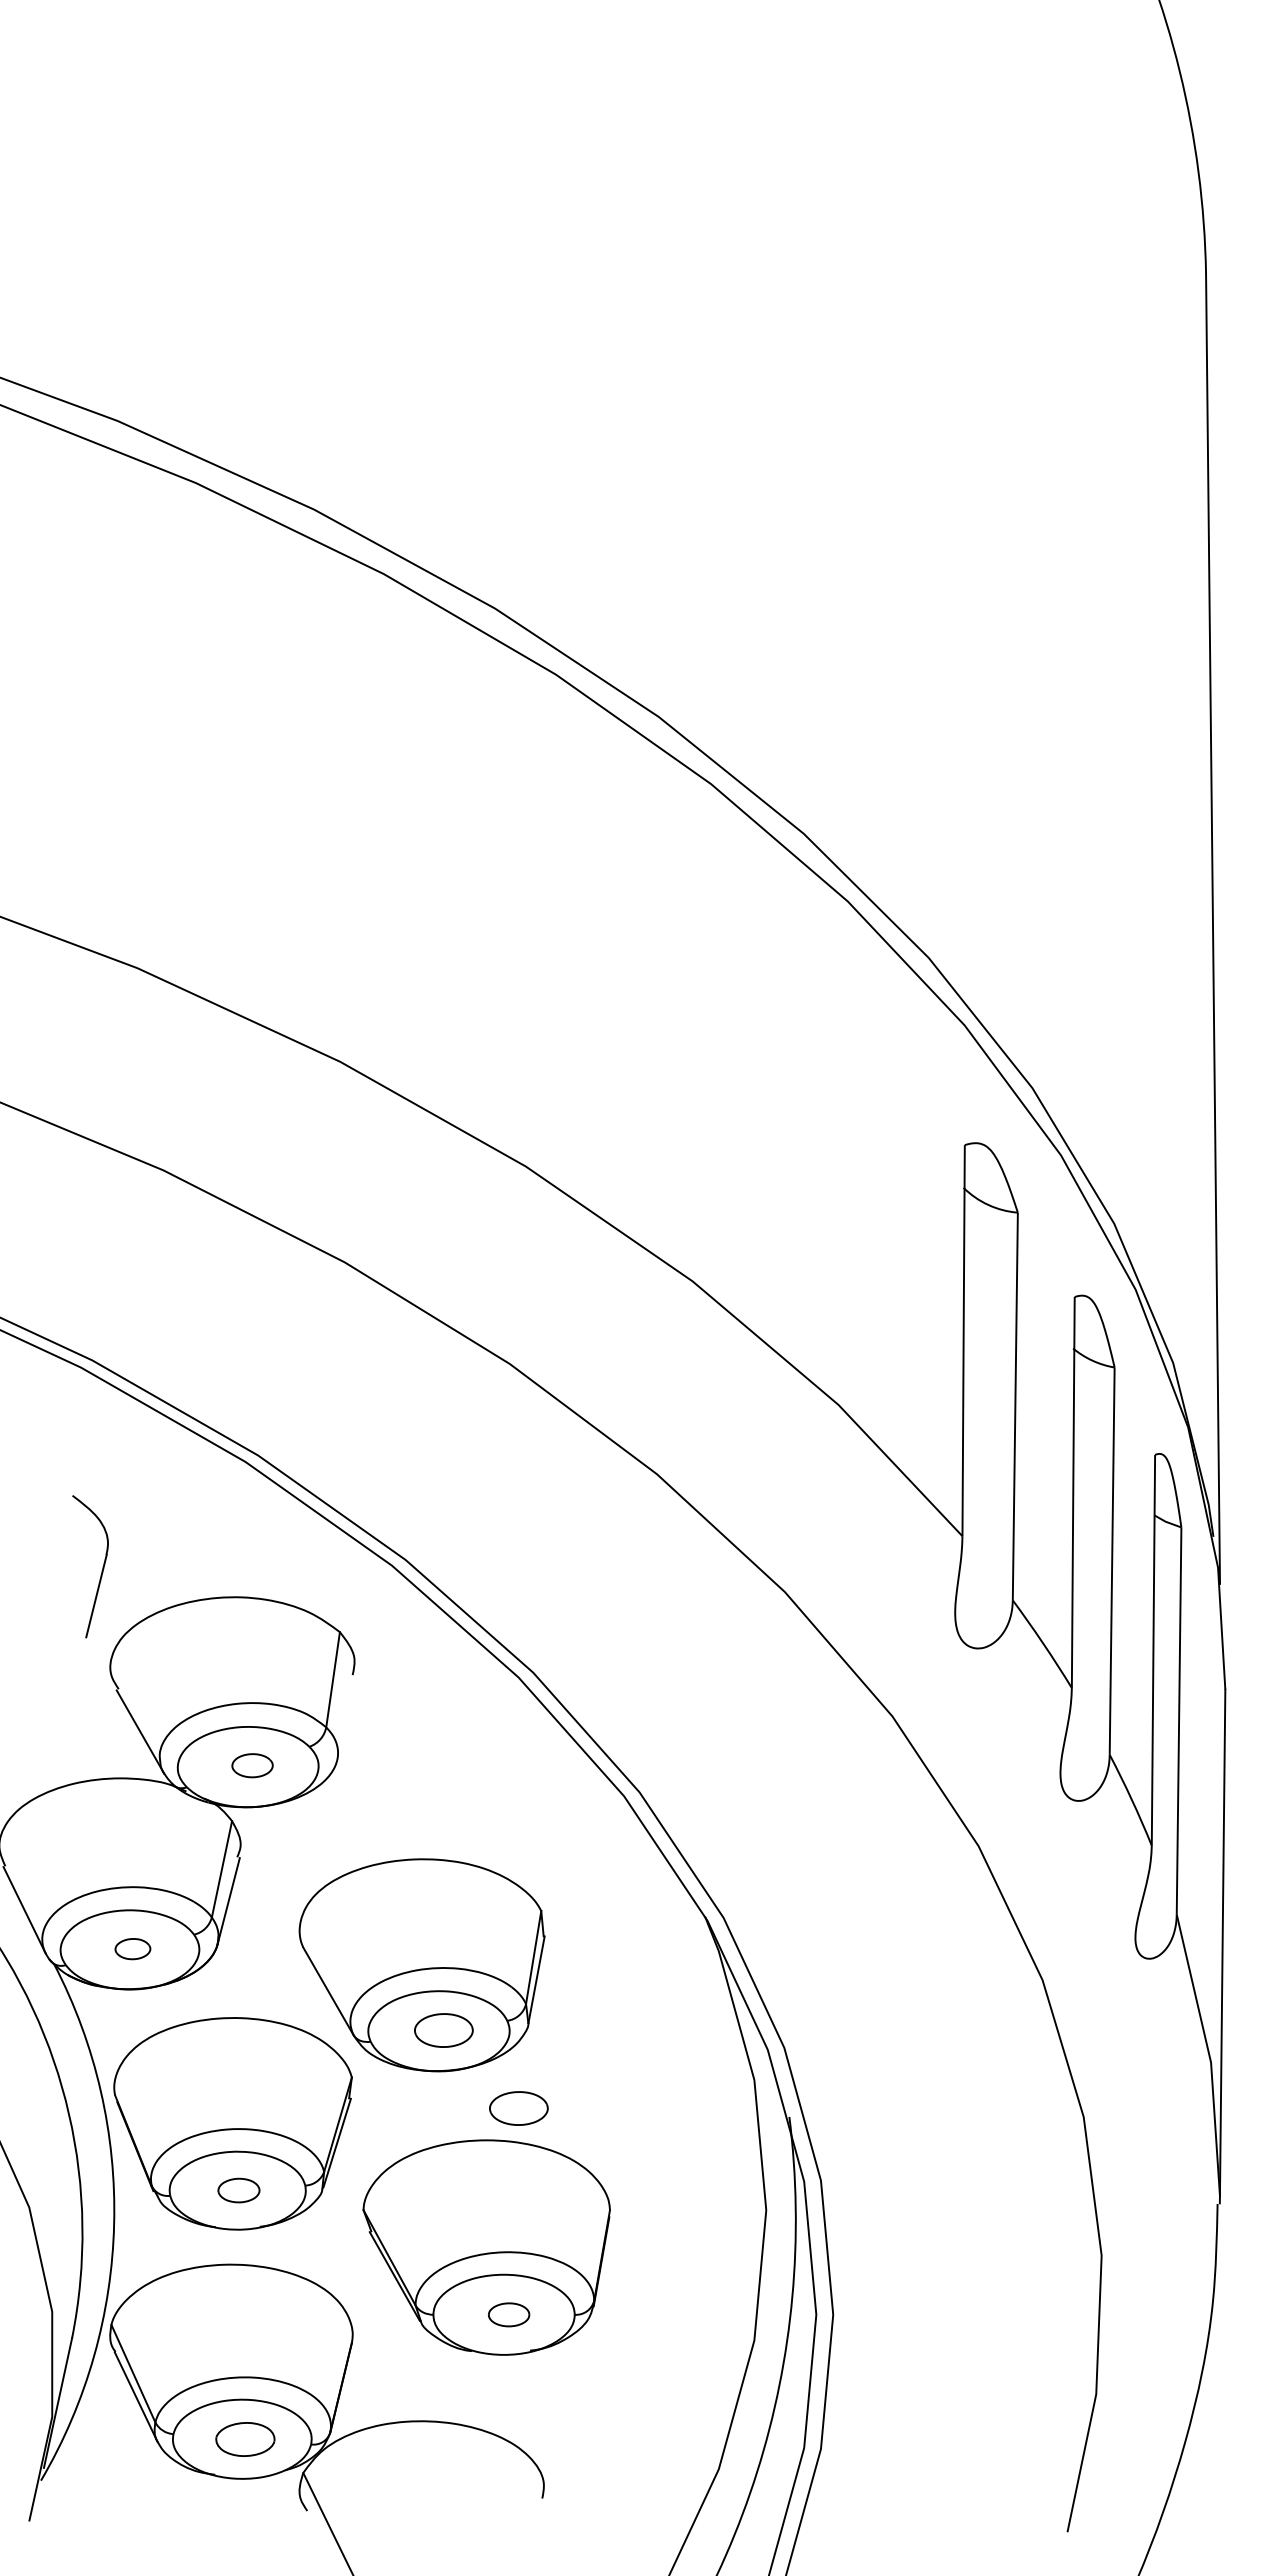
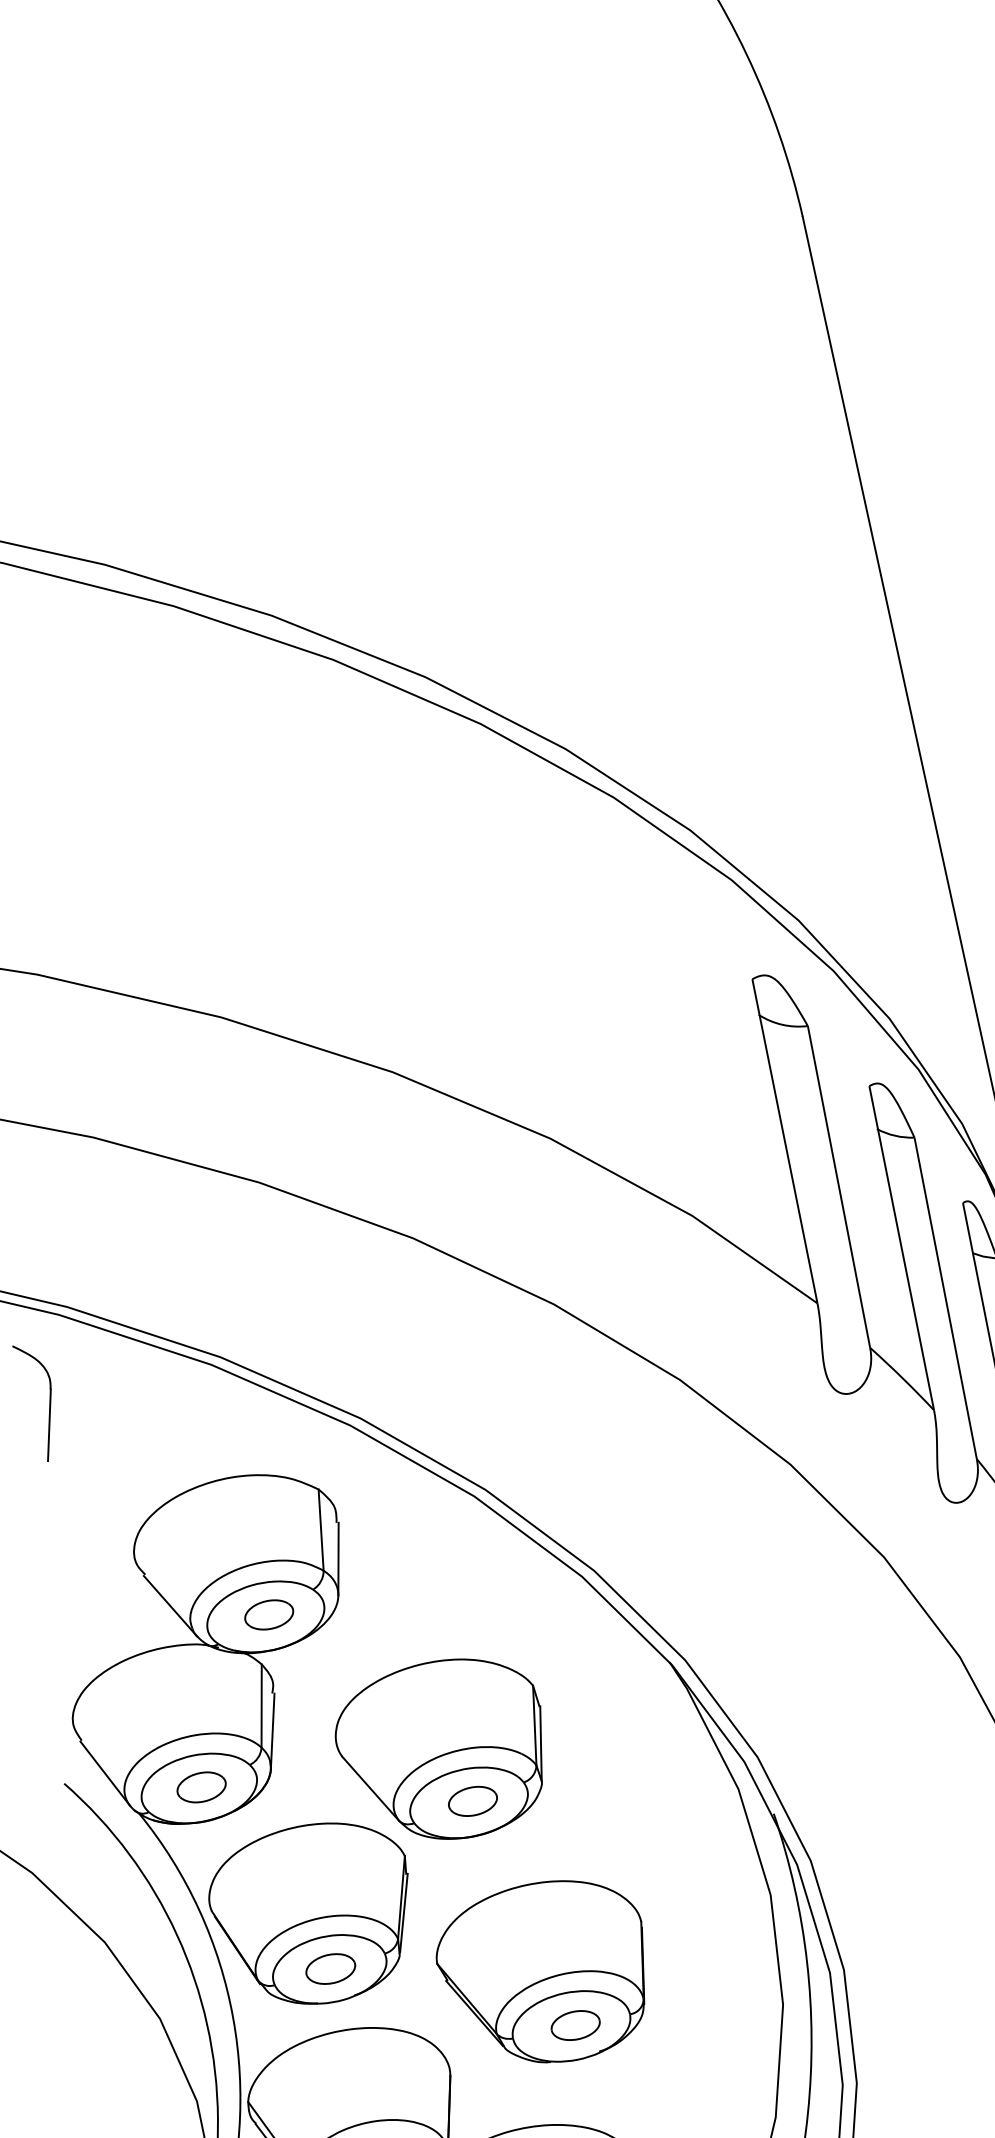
part: (101, 1570) -> (49, 1403), moved
line: (346, 1717) -> (338, 1559), added
part: (252, 1765) -> (269, 1614), size x1.43
part: (132, 1948) -> (201, 1786), size x1.67
part: (518, 2108) -> (548, 1853), removed
part: (238, 2190) -> (330, 1969), size x1.43
part: (508, 2314) -> (575, 2025), size x1.43

